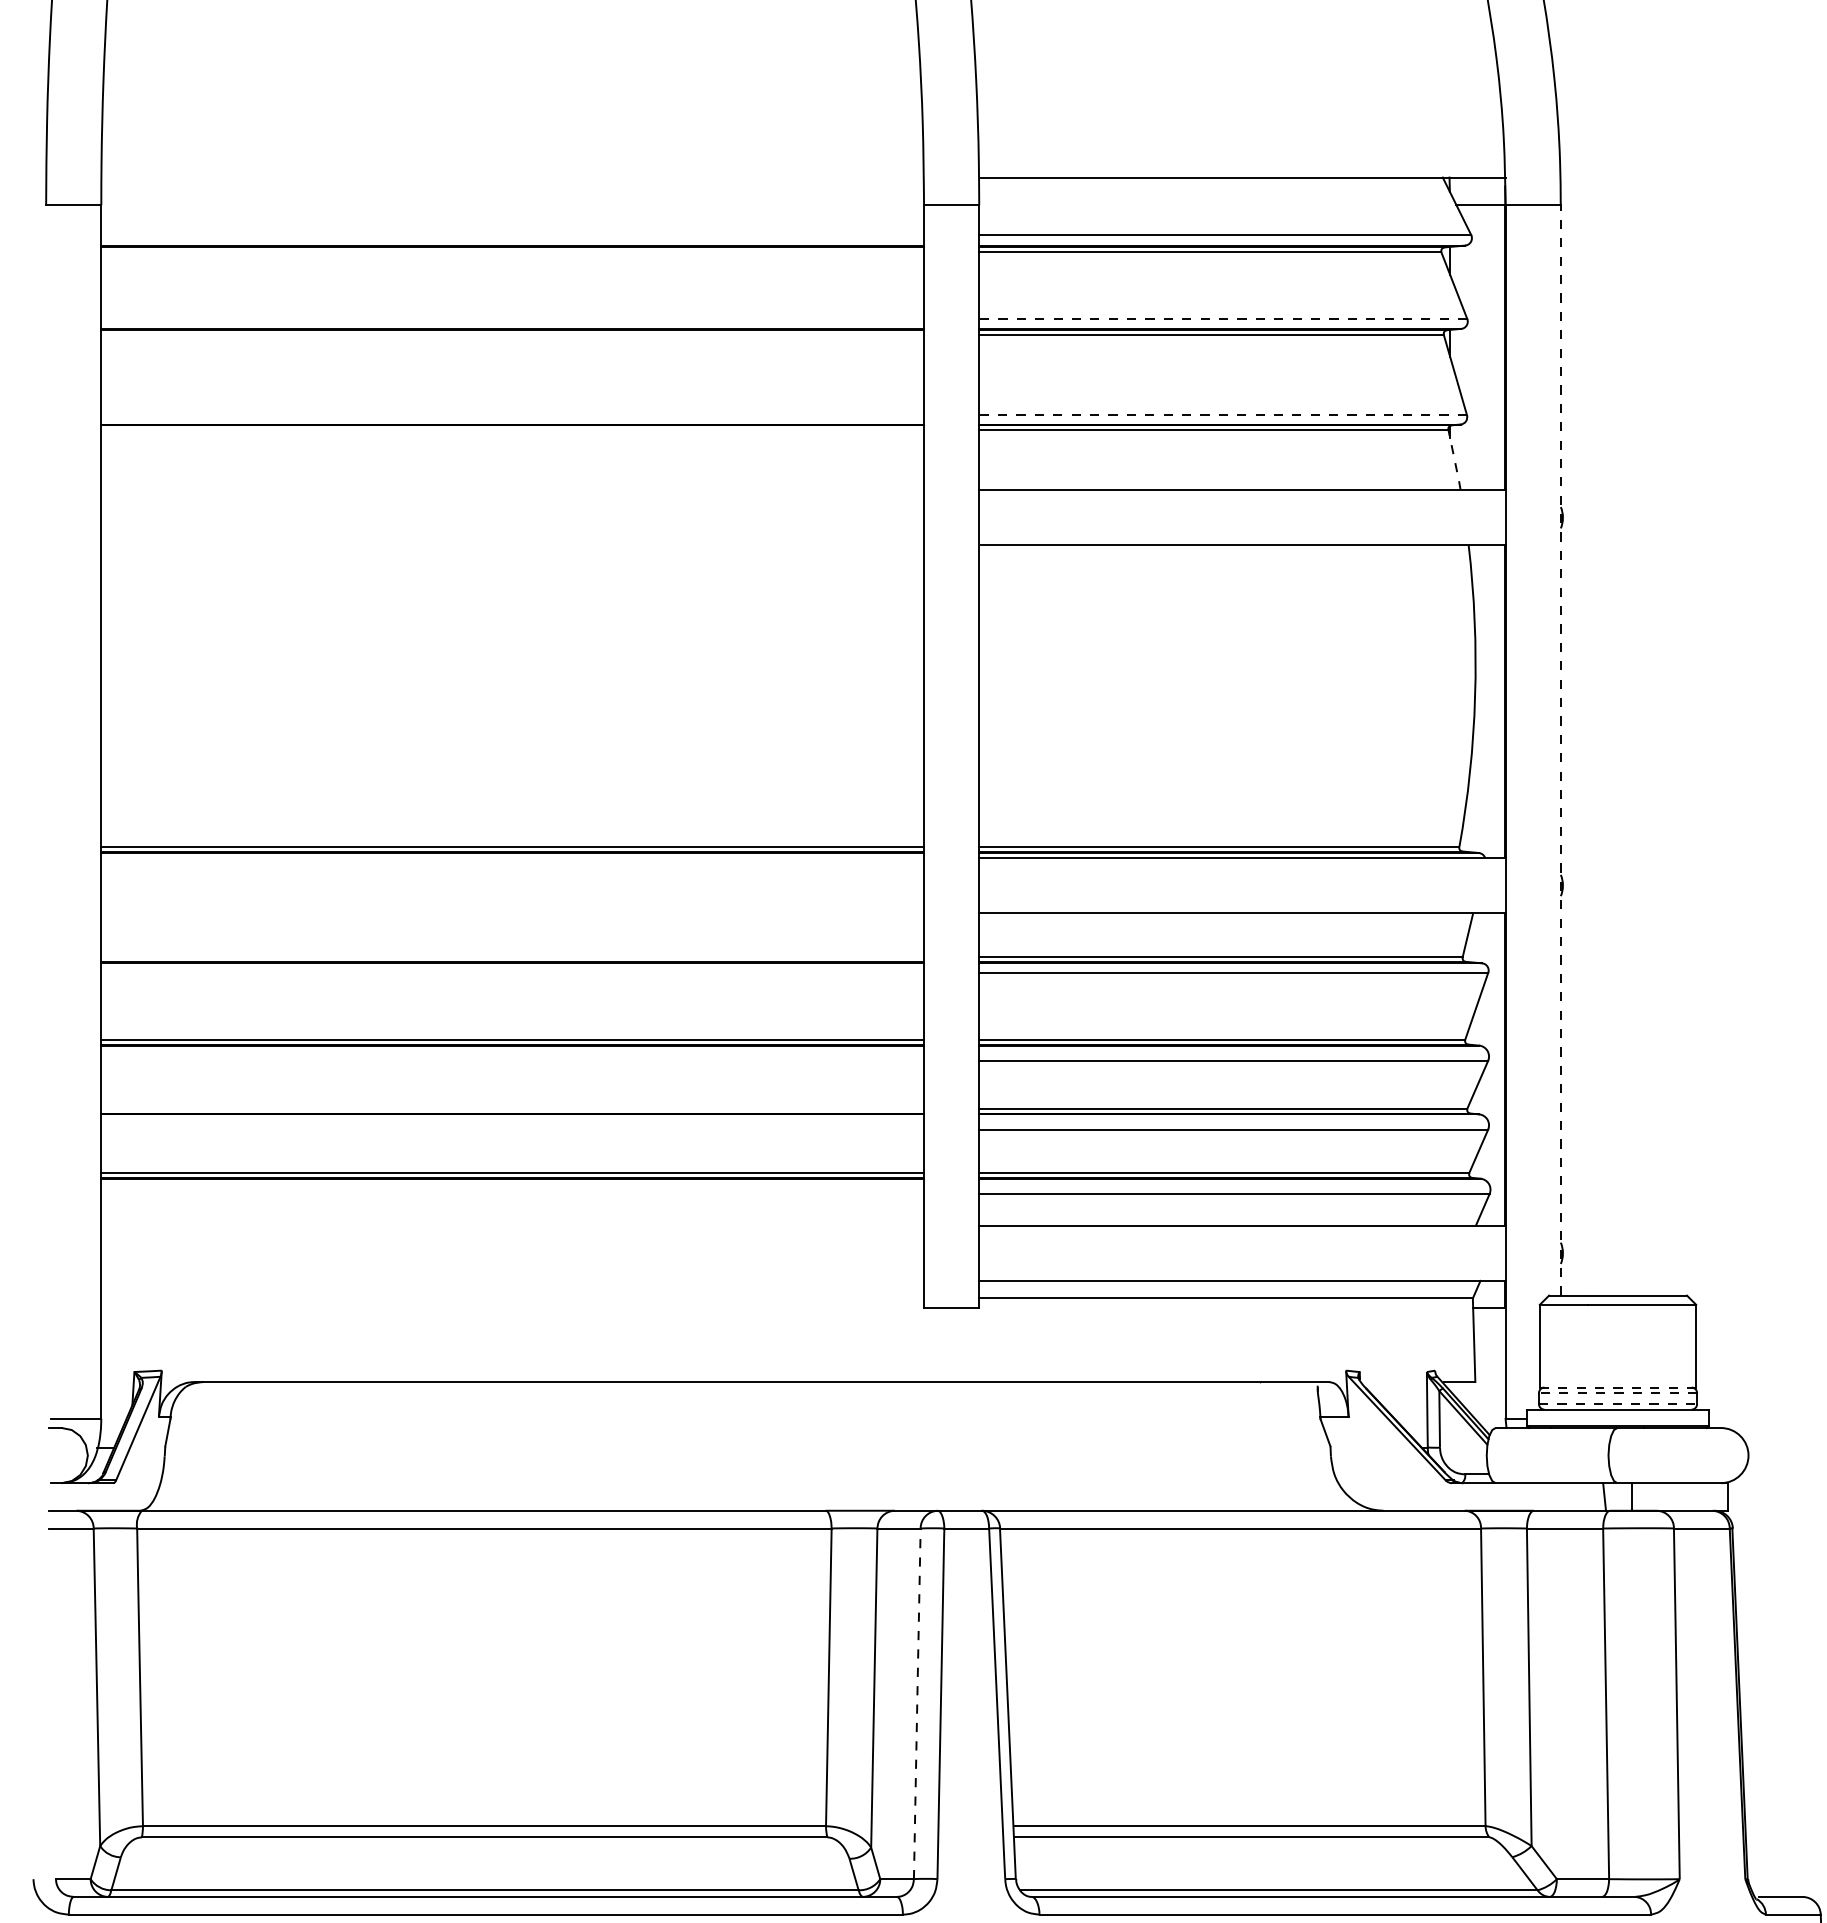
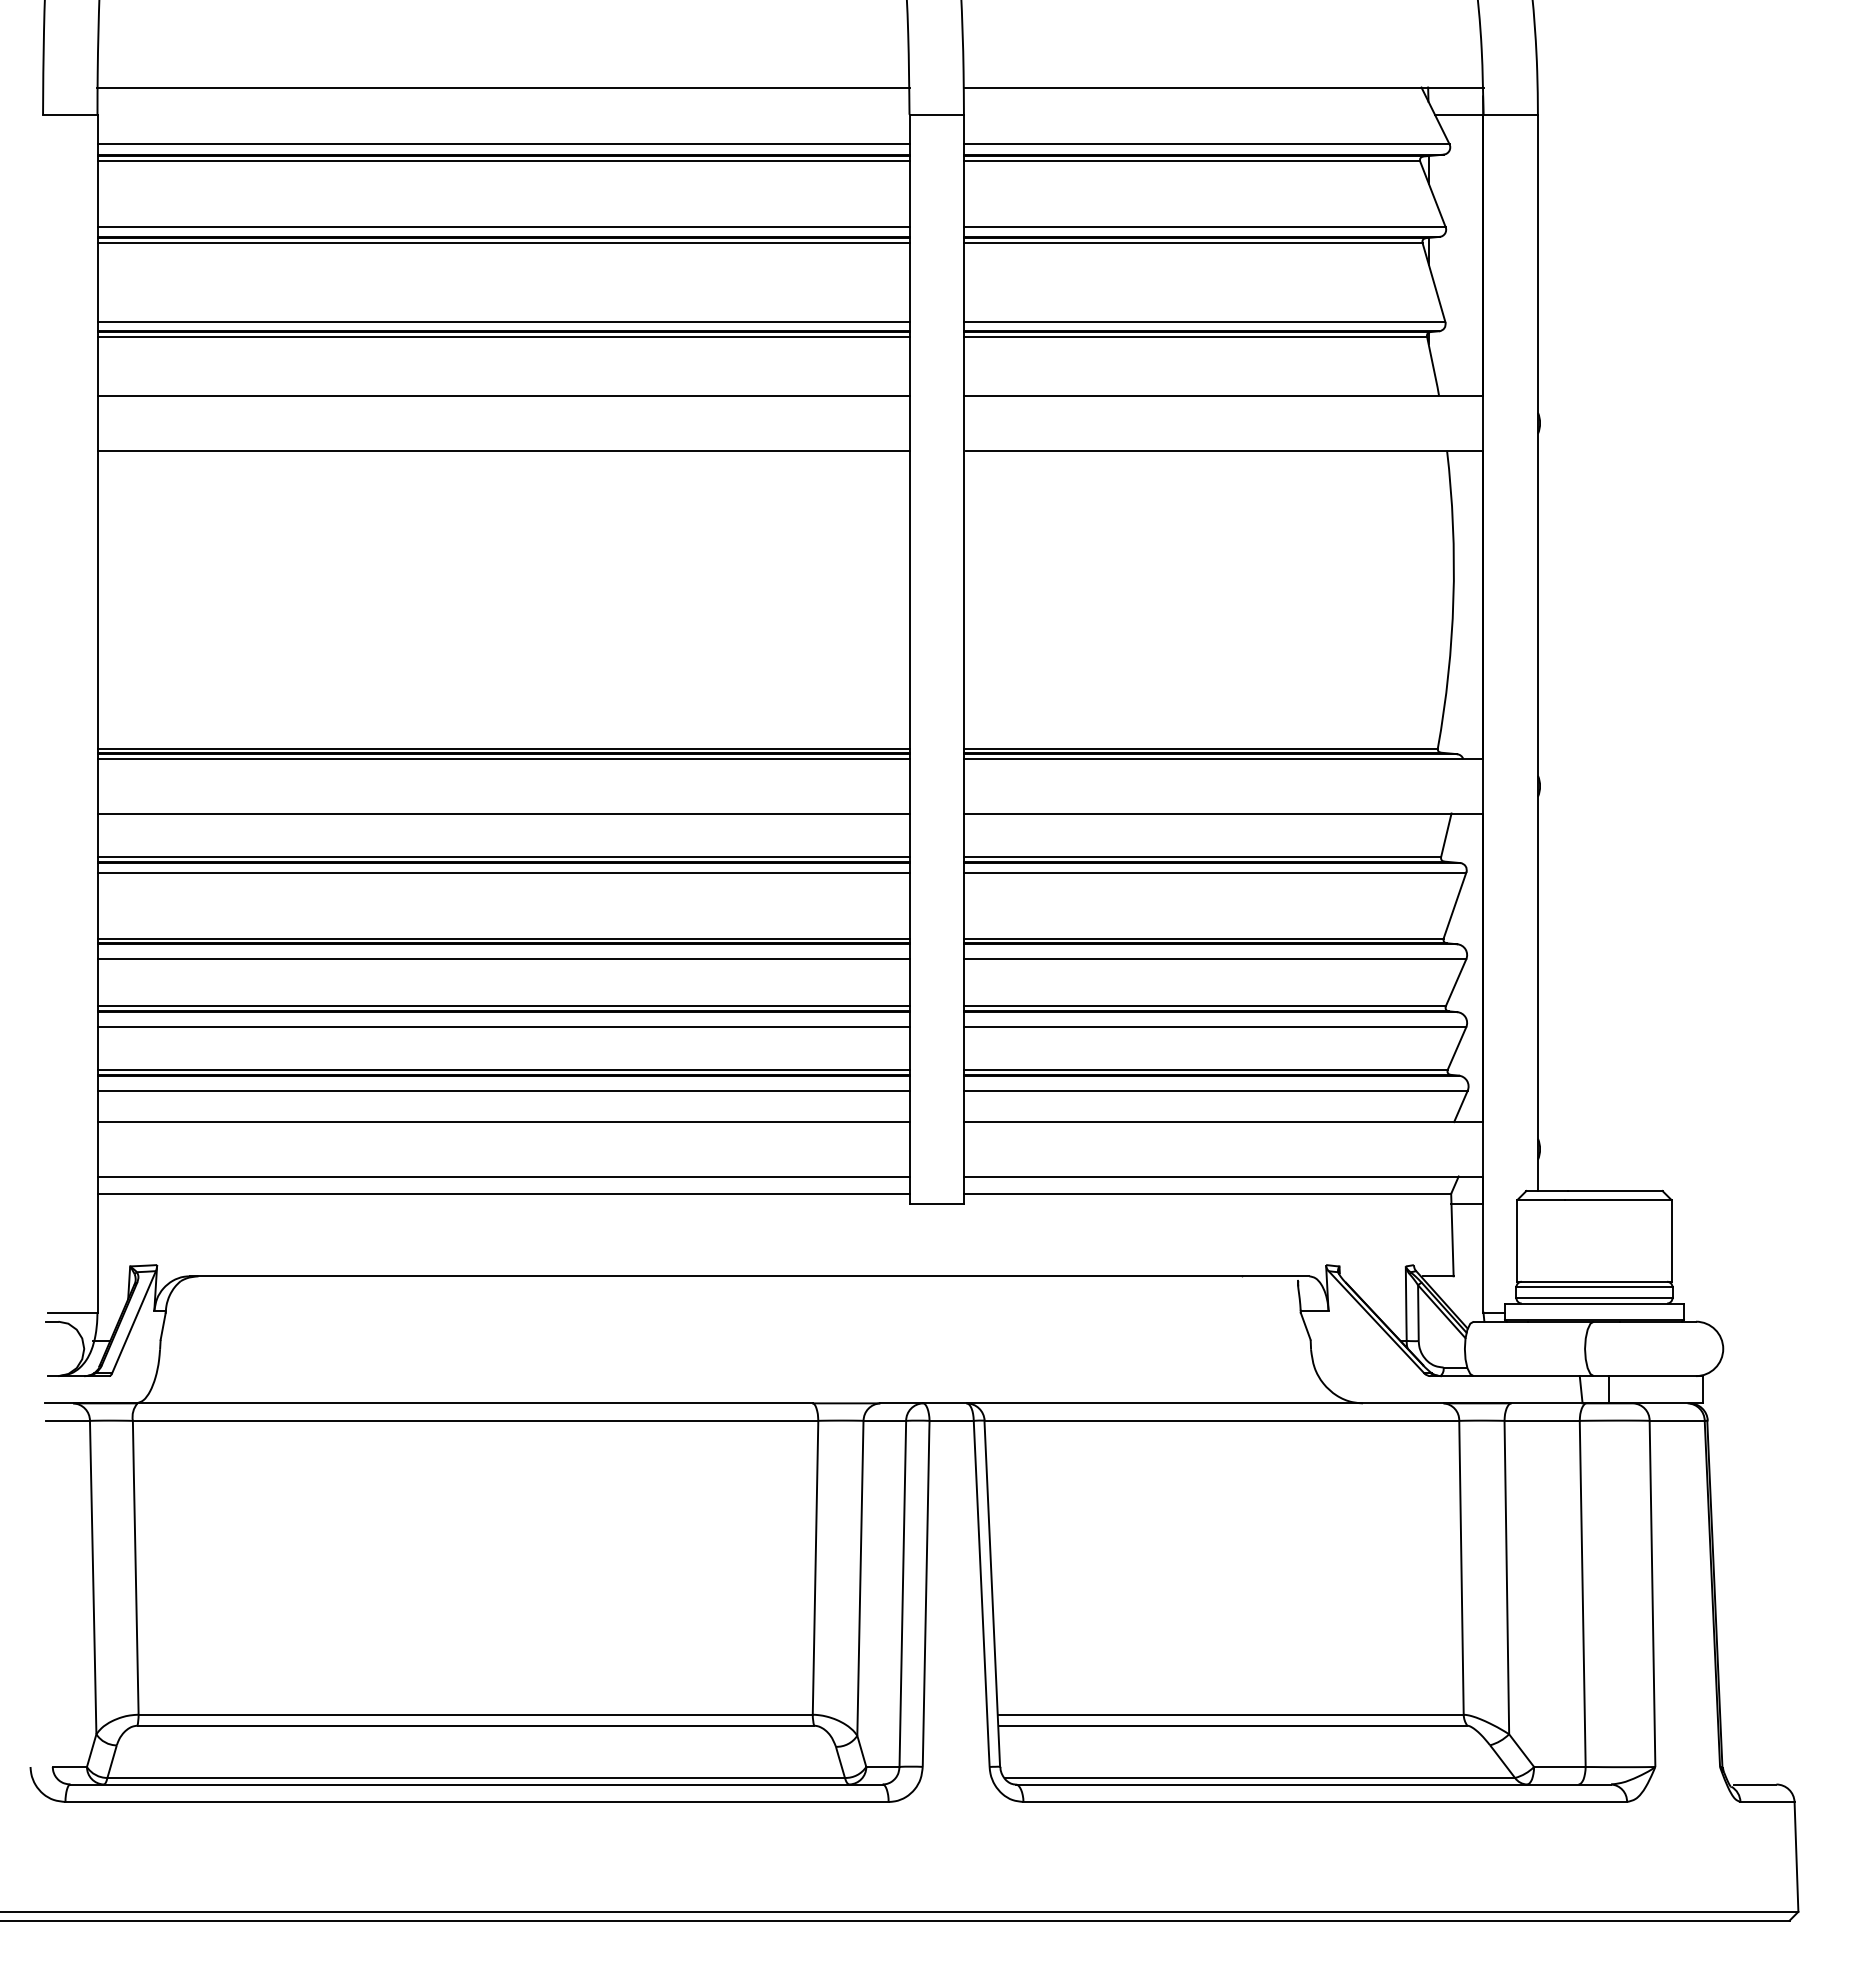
line: (512, 177) -> (503, 87), added
line: (512, 235) -> (503, 144), added
line: (512, 252) -> (503, 161), added
line: (512, 319) -> (503, 227), added
line: (1222, 319) -> (1204, 227), dashed -> solid
line: (512, 334) -> (503, 242), added
line: (512, 415) -> (503, 322), added
line: (1222, 415) -> (1204, 322), dashed -> solid
line: (512, 429) -> (503, 336), added
line: (1454, 460) -> (1433, 366), dashed -> solid
line: (512, 490) -> (503, 396), added
line: (512, 545) -> (503, 450), added
line: (1560, 749) -> (1537, 652), dashed -> solid
line: (512, 858) -> (503, 759), added
line: (512, 913) -> (503, 813), added
line: (512, 957) -> (503, 857), added
line: (512, 972) -> (503, 872), added
line: (512, 1061) -> (503, 959), added
line: (512, 1108) -> (503, 1006), added
line: (512, 1129) -> (503, 1027), added
line: (512, 1193) -> (503, 1090), added
line: (512, 1226) -> (503, 1122), added
line: (512, 1280) -> (503, 1176), added
line: (512, 1298) -> (503, 1193), added
line: (1617, 1387) -> (1593, 1281), dashed -> solid
line: (1617, 1393) -> (1593, 1287), dashed -> solid
line: (1618, 1404) -> (1594, 1298), dashed -> solid
line: (916, 1704) -> (902, 1594), dashed -> solid

